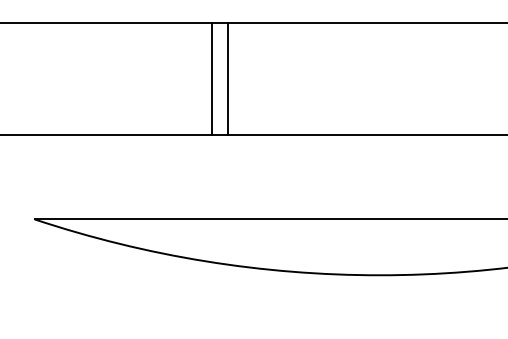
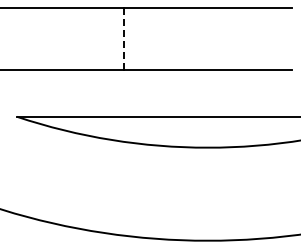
line: (229, 77) -> (124, 38), solid -> dashed
line: (210, 79) -> (114, 39), removed

